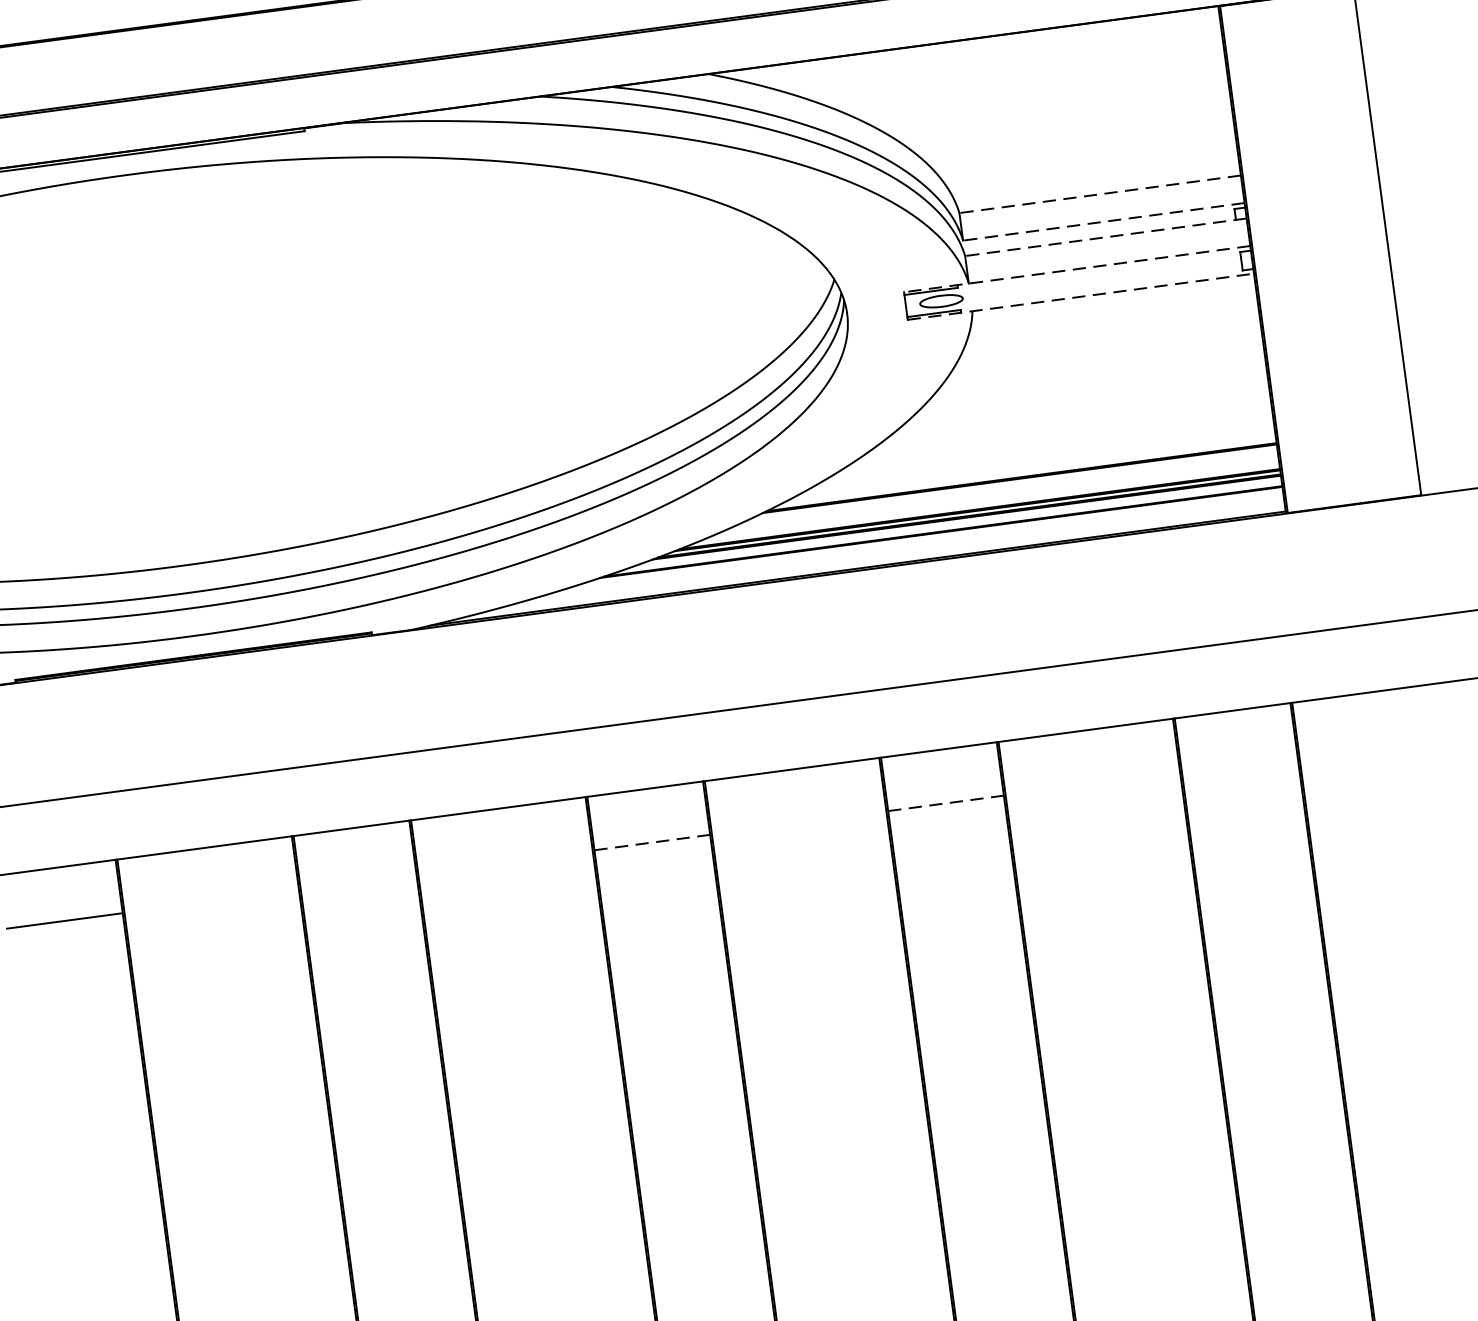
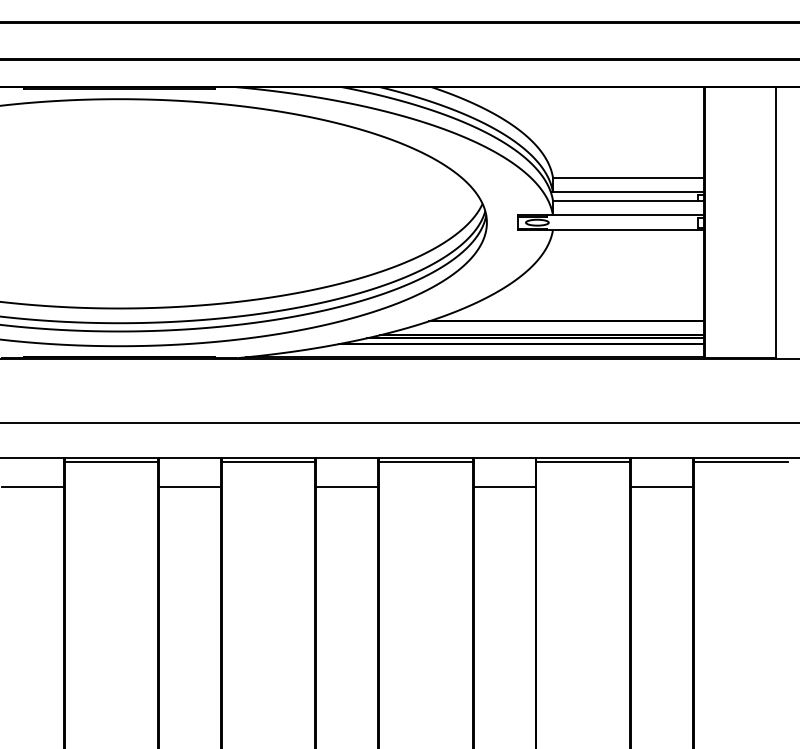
line: (1098, 194) -> (627, 177), dashed -> solid
line: (1100, 222) -> (626, 192), dashed -> solid
line: (1104, 237) -> (627, 200), dashed -> solid
line: (1076, 269) -> (610, 215), dashed -> solid
line: (1080, 297) -> (610, 230), dashed -> solid
line: (1379, 699) -> (739, 462), added
line: (1085, 738) -> (582, 462), added
line: (1239, 763) -> (661, 486), added
line: (792, 777) -> (425, 462), added
line: (945, 802) -> (504, 486), dashed -> solid
line: (498, 816) -> (268, 462), added
line: (652, 841) -> (347, 486), dashed -> solid
line: (205, 855) -> (111, 462), added
line: (359, 880) -> (190, 486), added

